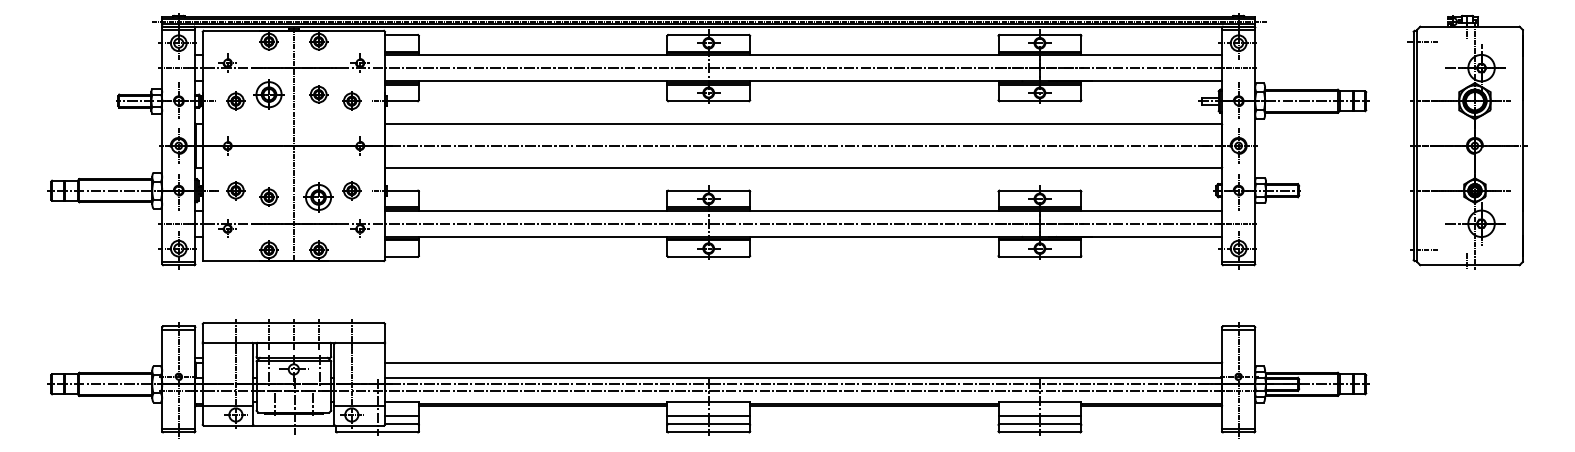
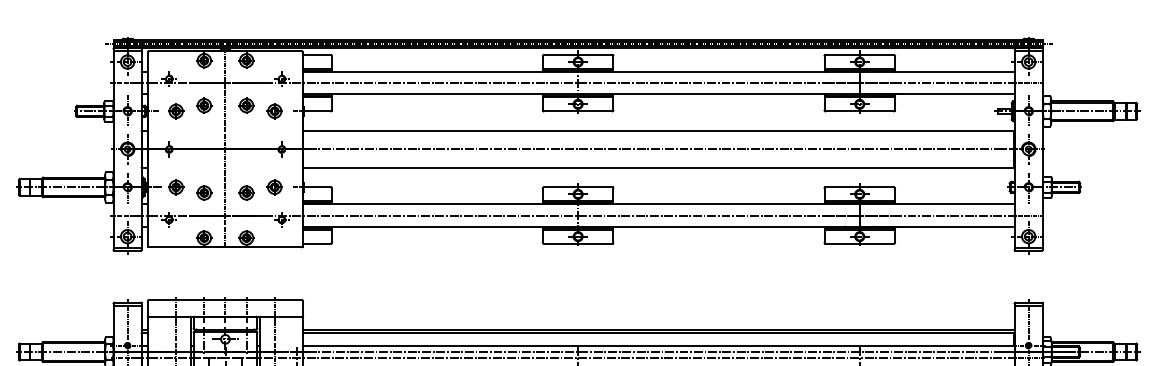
part: (268, 94) -> (203, 105), size x0.62
part: (318, 196) -> (246, 192), size x0.62
line: (803, 357) -> (658, 329), added

